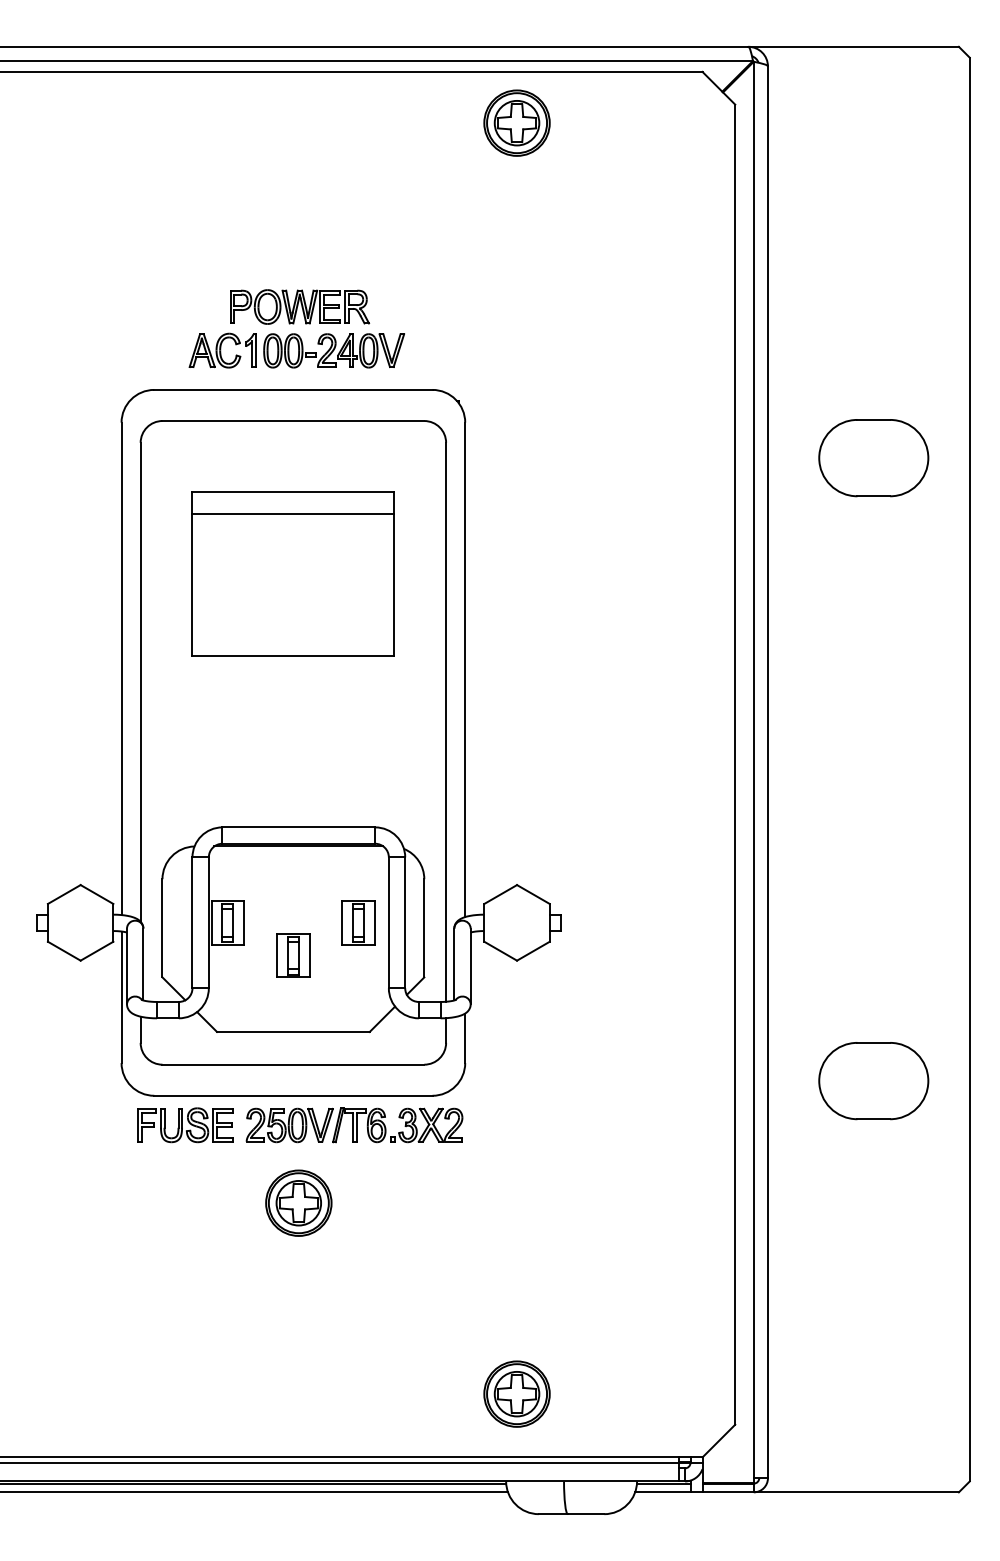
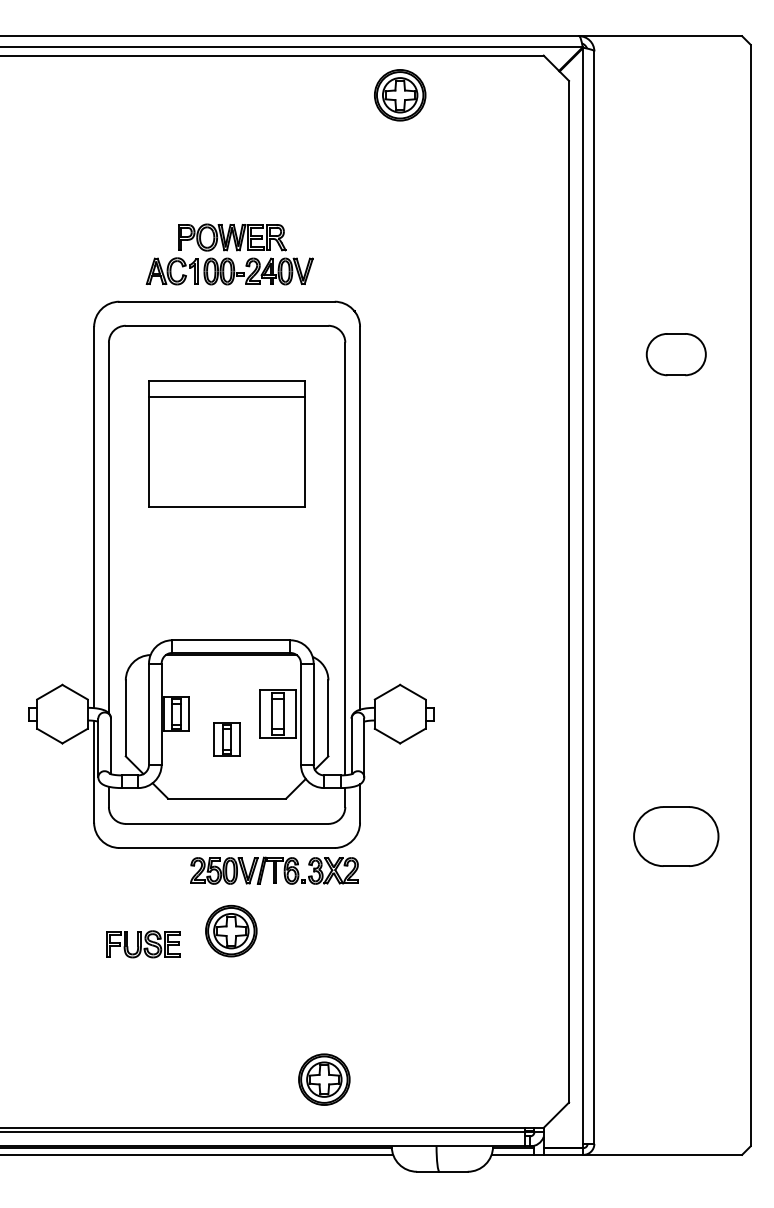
part: (873, 458) -> (676, 354), size x0.7
part: (358, 922) -> (277, 713), size x1.4
part: (185, 1125) -> (143, 944), moved
part: (516, 1393) -> (323, 1079), moved

